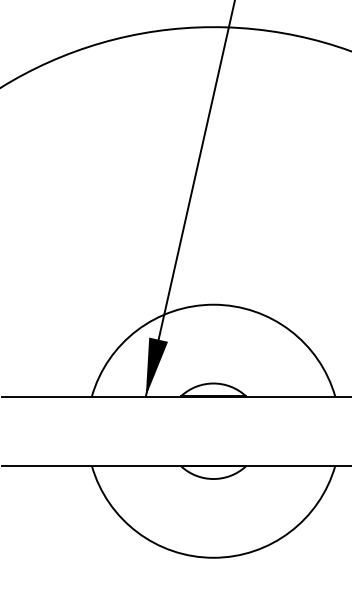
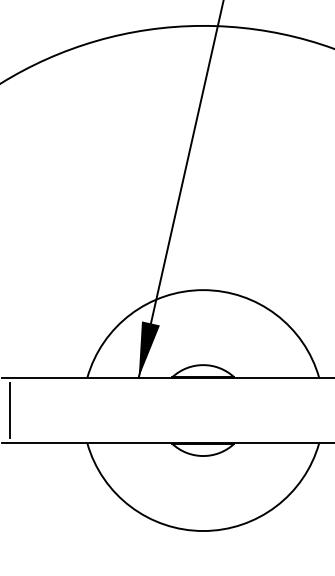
line: (10, 430) -> (9, 409), added

